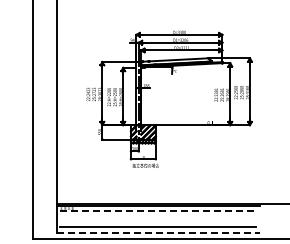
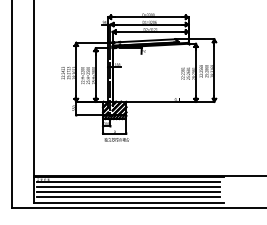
line: (158, 210) -> (128, 181), dashed -> solid
line: (158, 216) -> (128, 187), added
line: (158, 221) -> (128, 191), added
line: (158, 232) -> (128, 202), dashed -> solid

